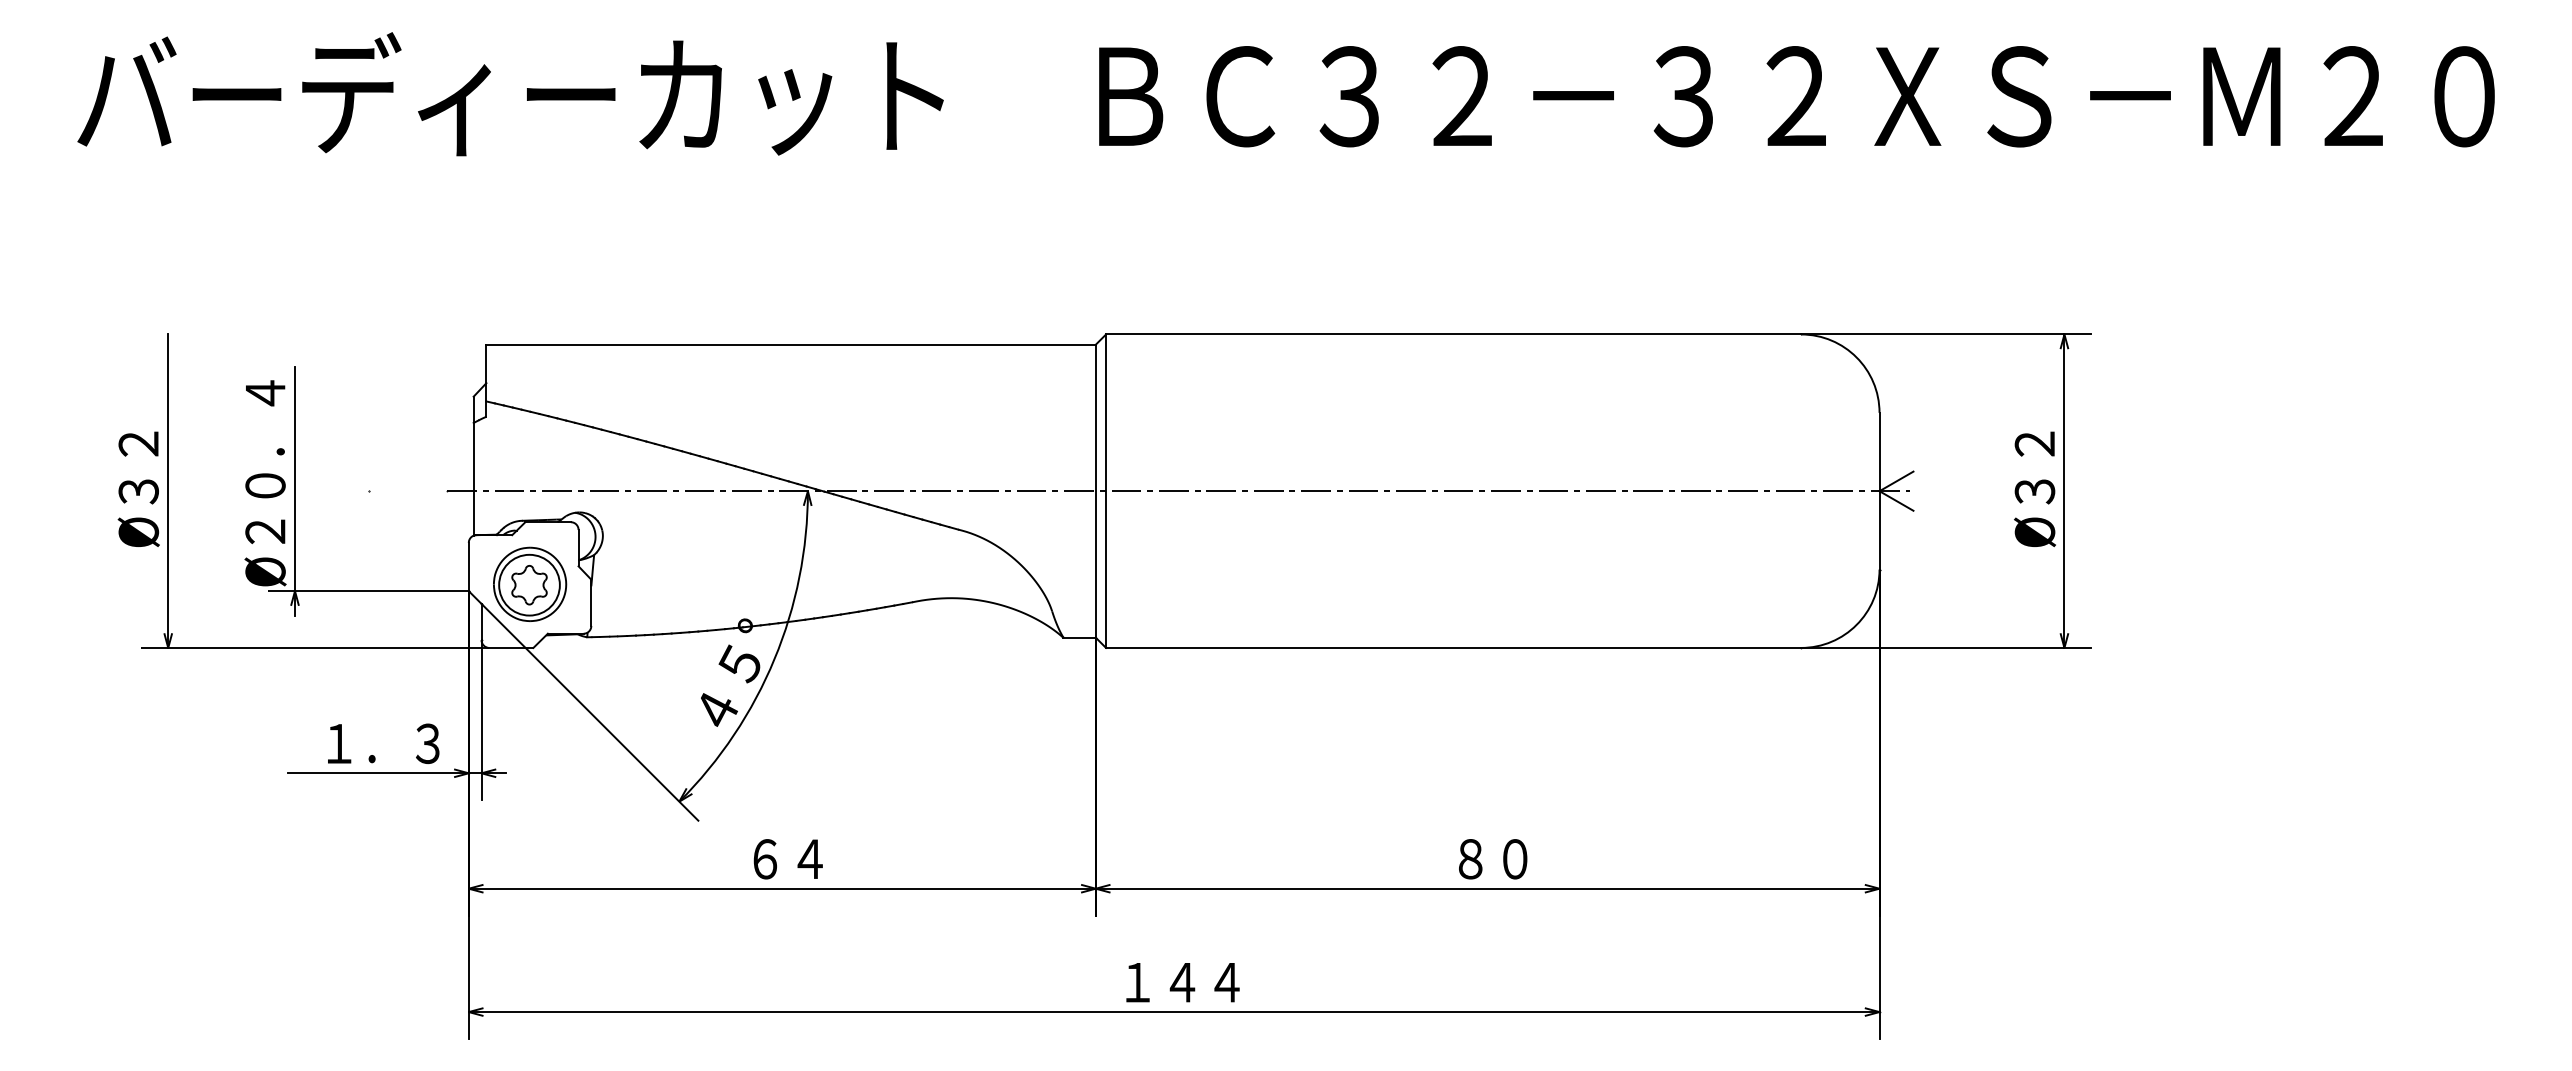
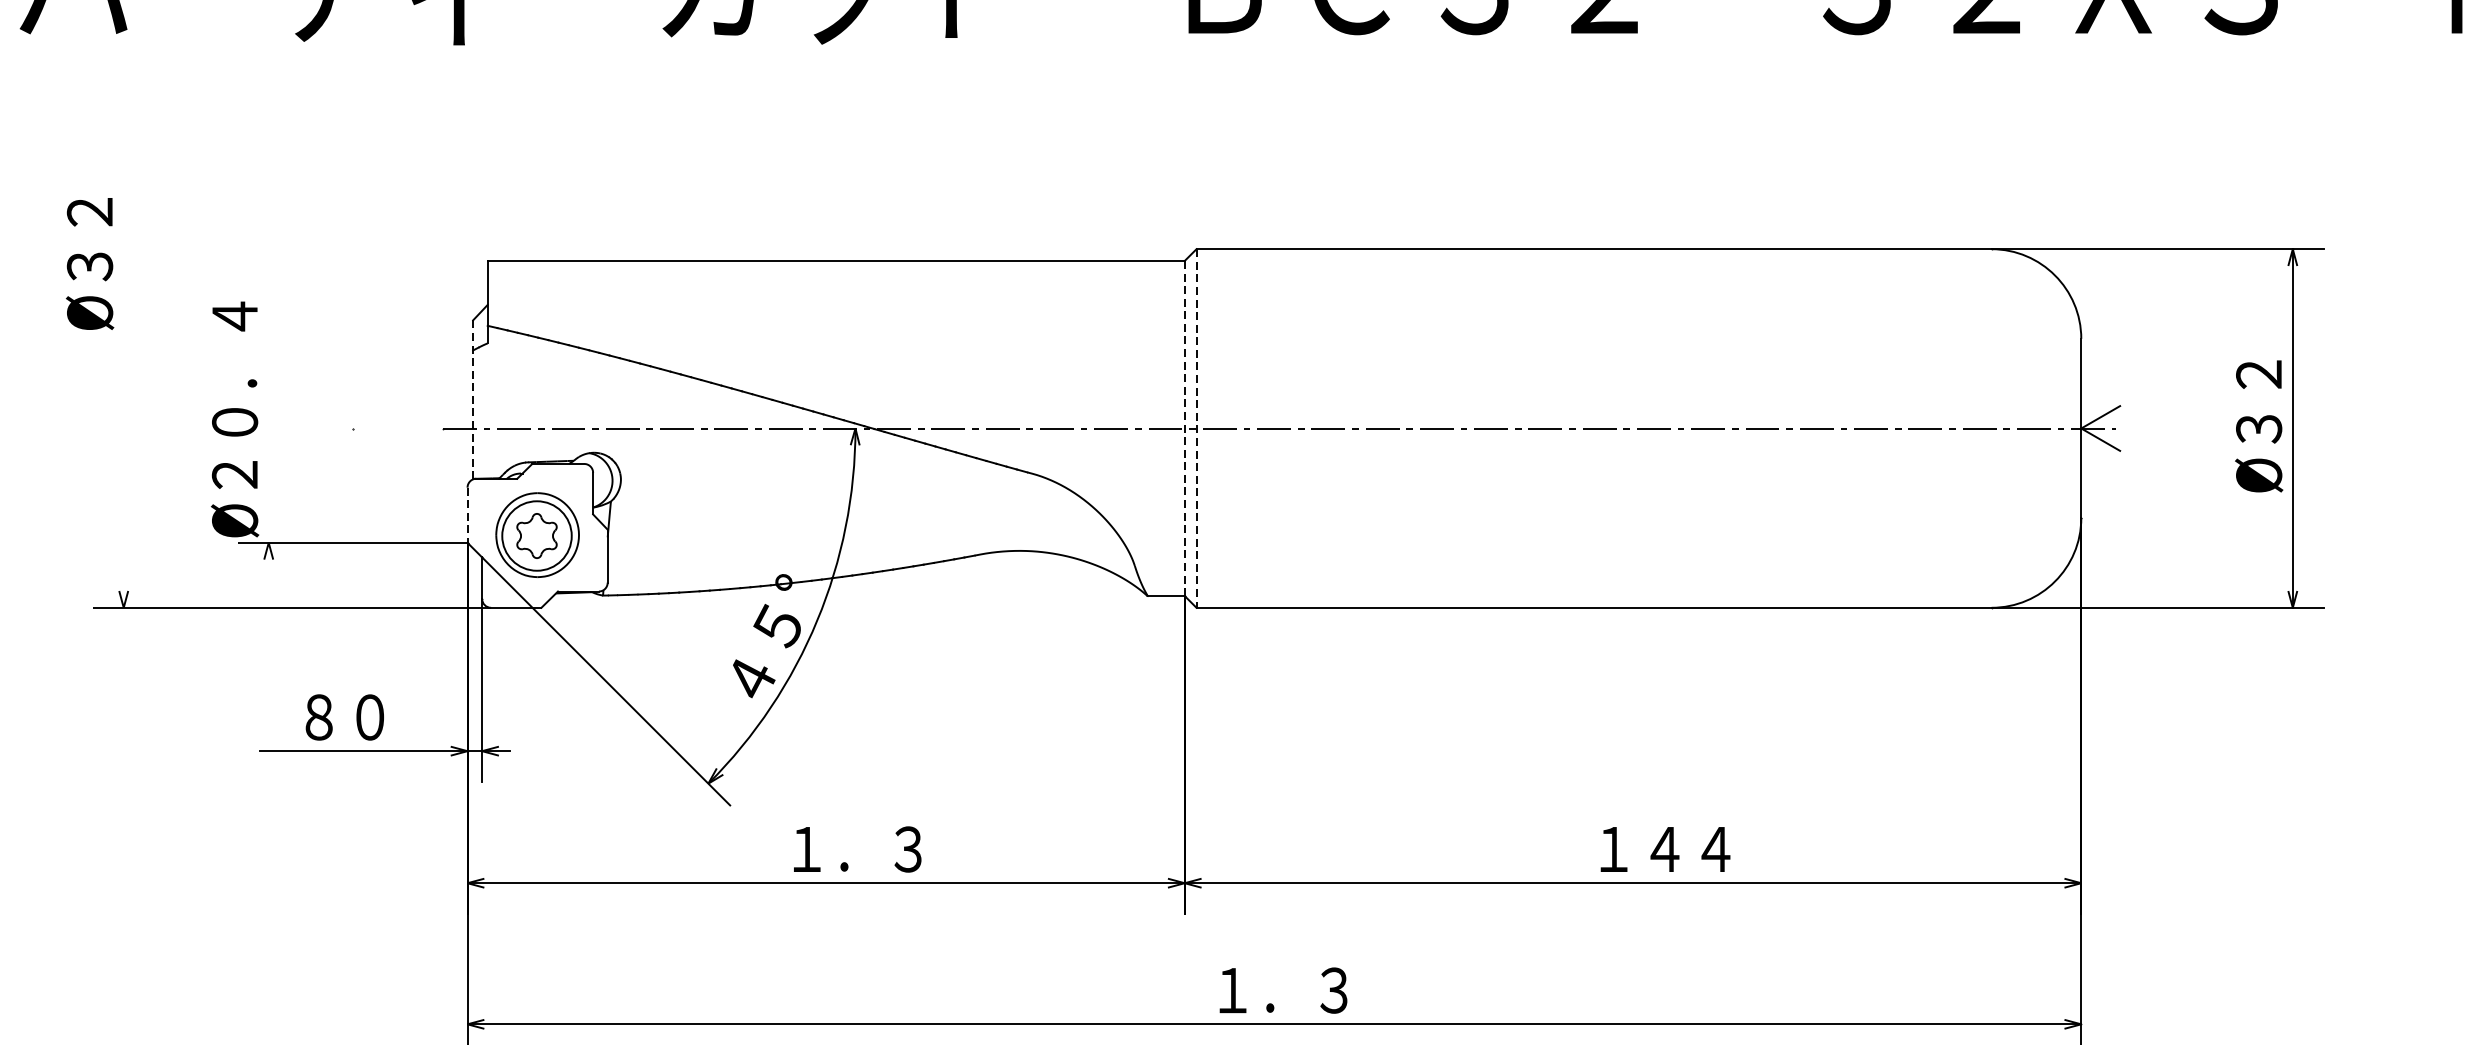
line: (473, 466) -> (472, 400), solid -> dashed
text: (138, 488) -> (89, 262), moved
line: (168, 490) -> (124, 427), removed
line: (295, 490) -> (269, 427), removed
line: (1095, 491) -> (1184, 428), solid -> dashed
line: (1106, 491) -> (1197, 428), solid -> dashed
line: (468, 567) -> (467, 515), solid -> dashed
text: (383, 743) -> (369, 717), １．３ -> ８０
text: (809, 859) -> (857, 849), ６４ -> １．３
text: (1515, 859) -> (1664, 849), ８０ -> １４４
text: (1203, 982) -> (1307, 990), １４４ -> １．３

